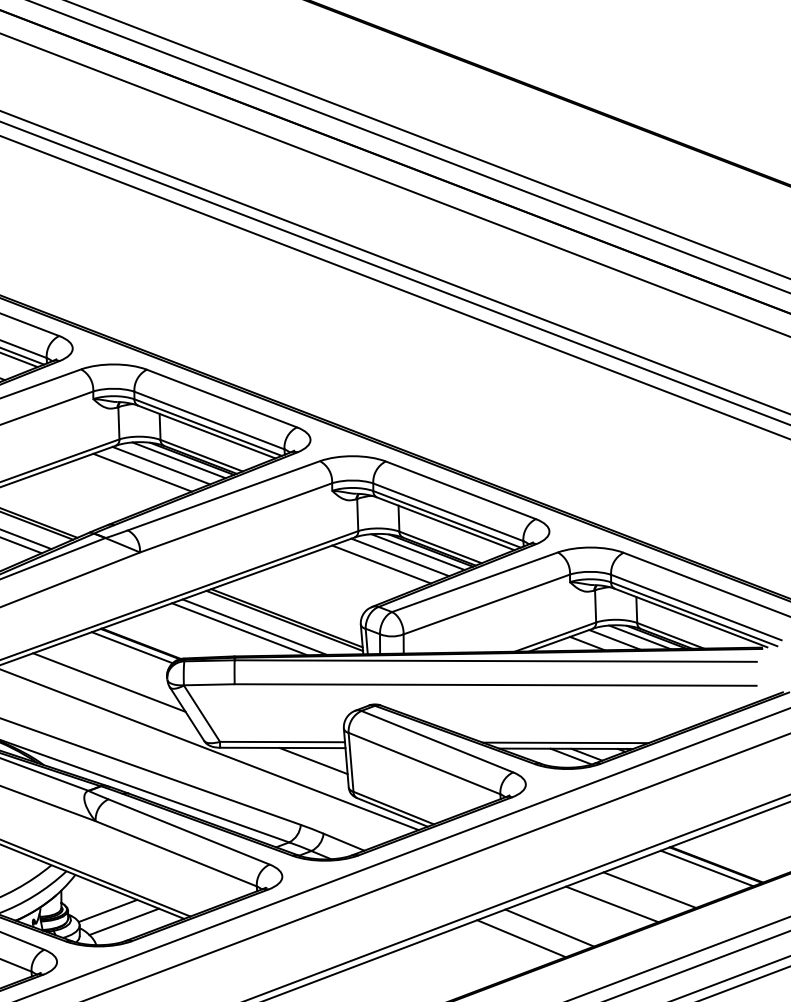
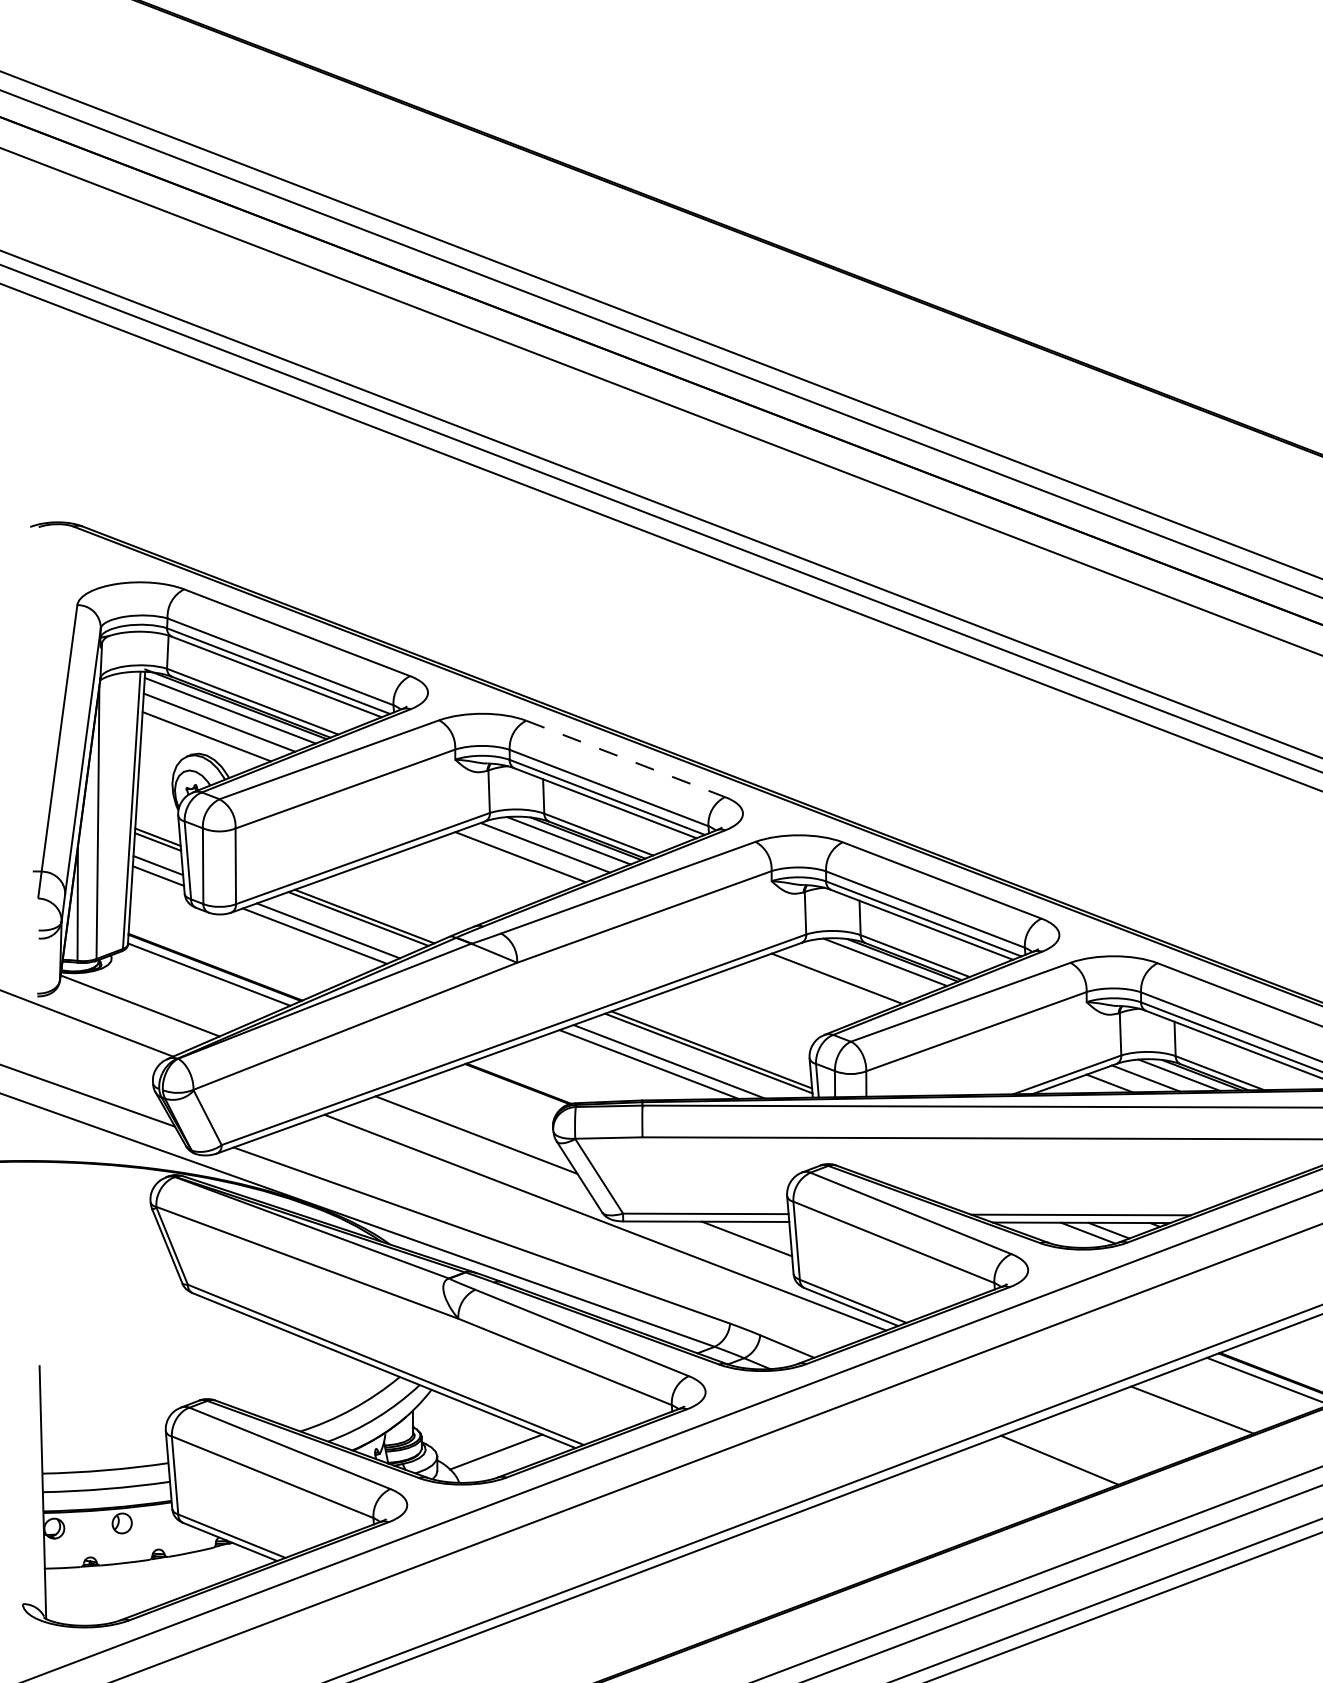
line: (222, 398) -> (626, 759), solid -> dashed
line: (400, 557) -> (861, 969), removed
line: (131, 647) -> (506, 1088), removed
line: (612, 904) -> (1142, 1428), removed
line: (107, 910) -> (474, 1437), removed
line: (521, 938) -> (1022, 1473), removed

